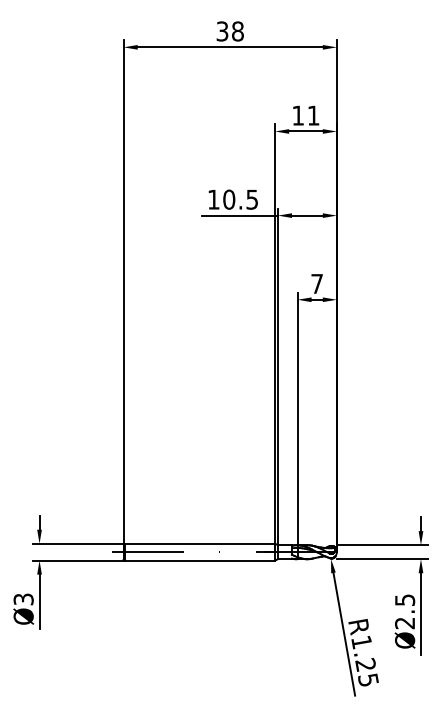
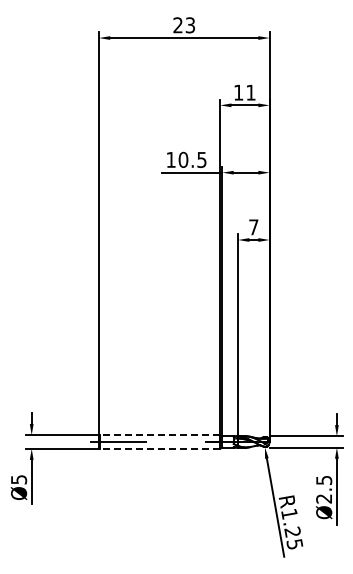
text: (230, 31) -> (184, 25), 38 -> 23
line: (199, 544) -> (159, 435), solid -> dashed
line: (199, 560) -> (159, 448), solid -> dashed
text: (23, 599) -> (18, 479), Ø3 -> Ø5

